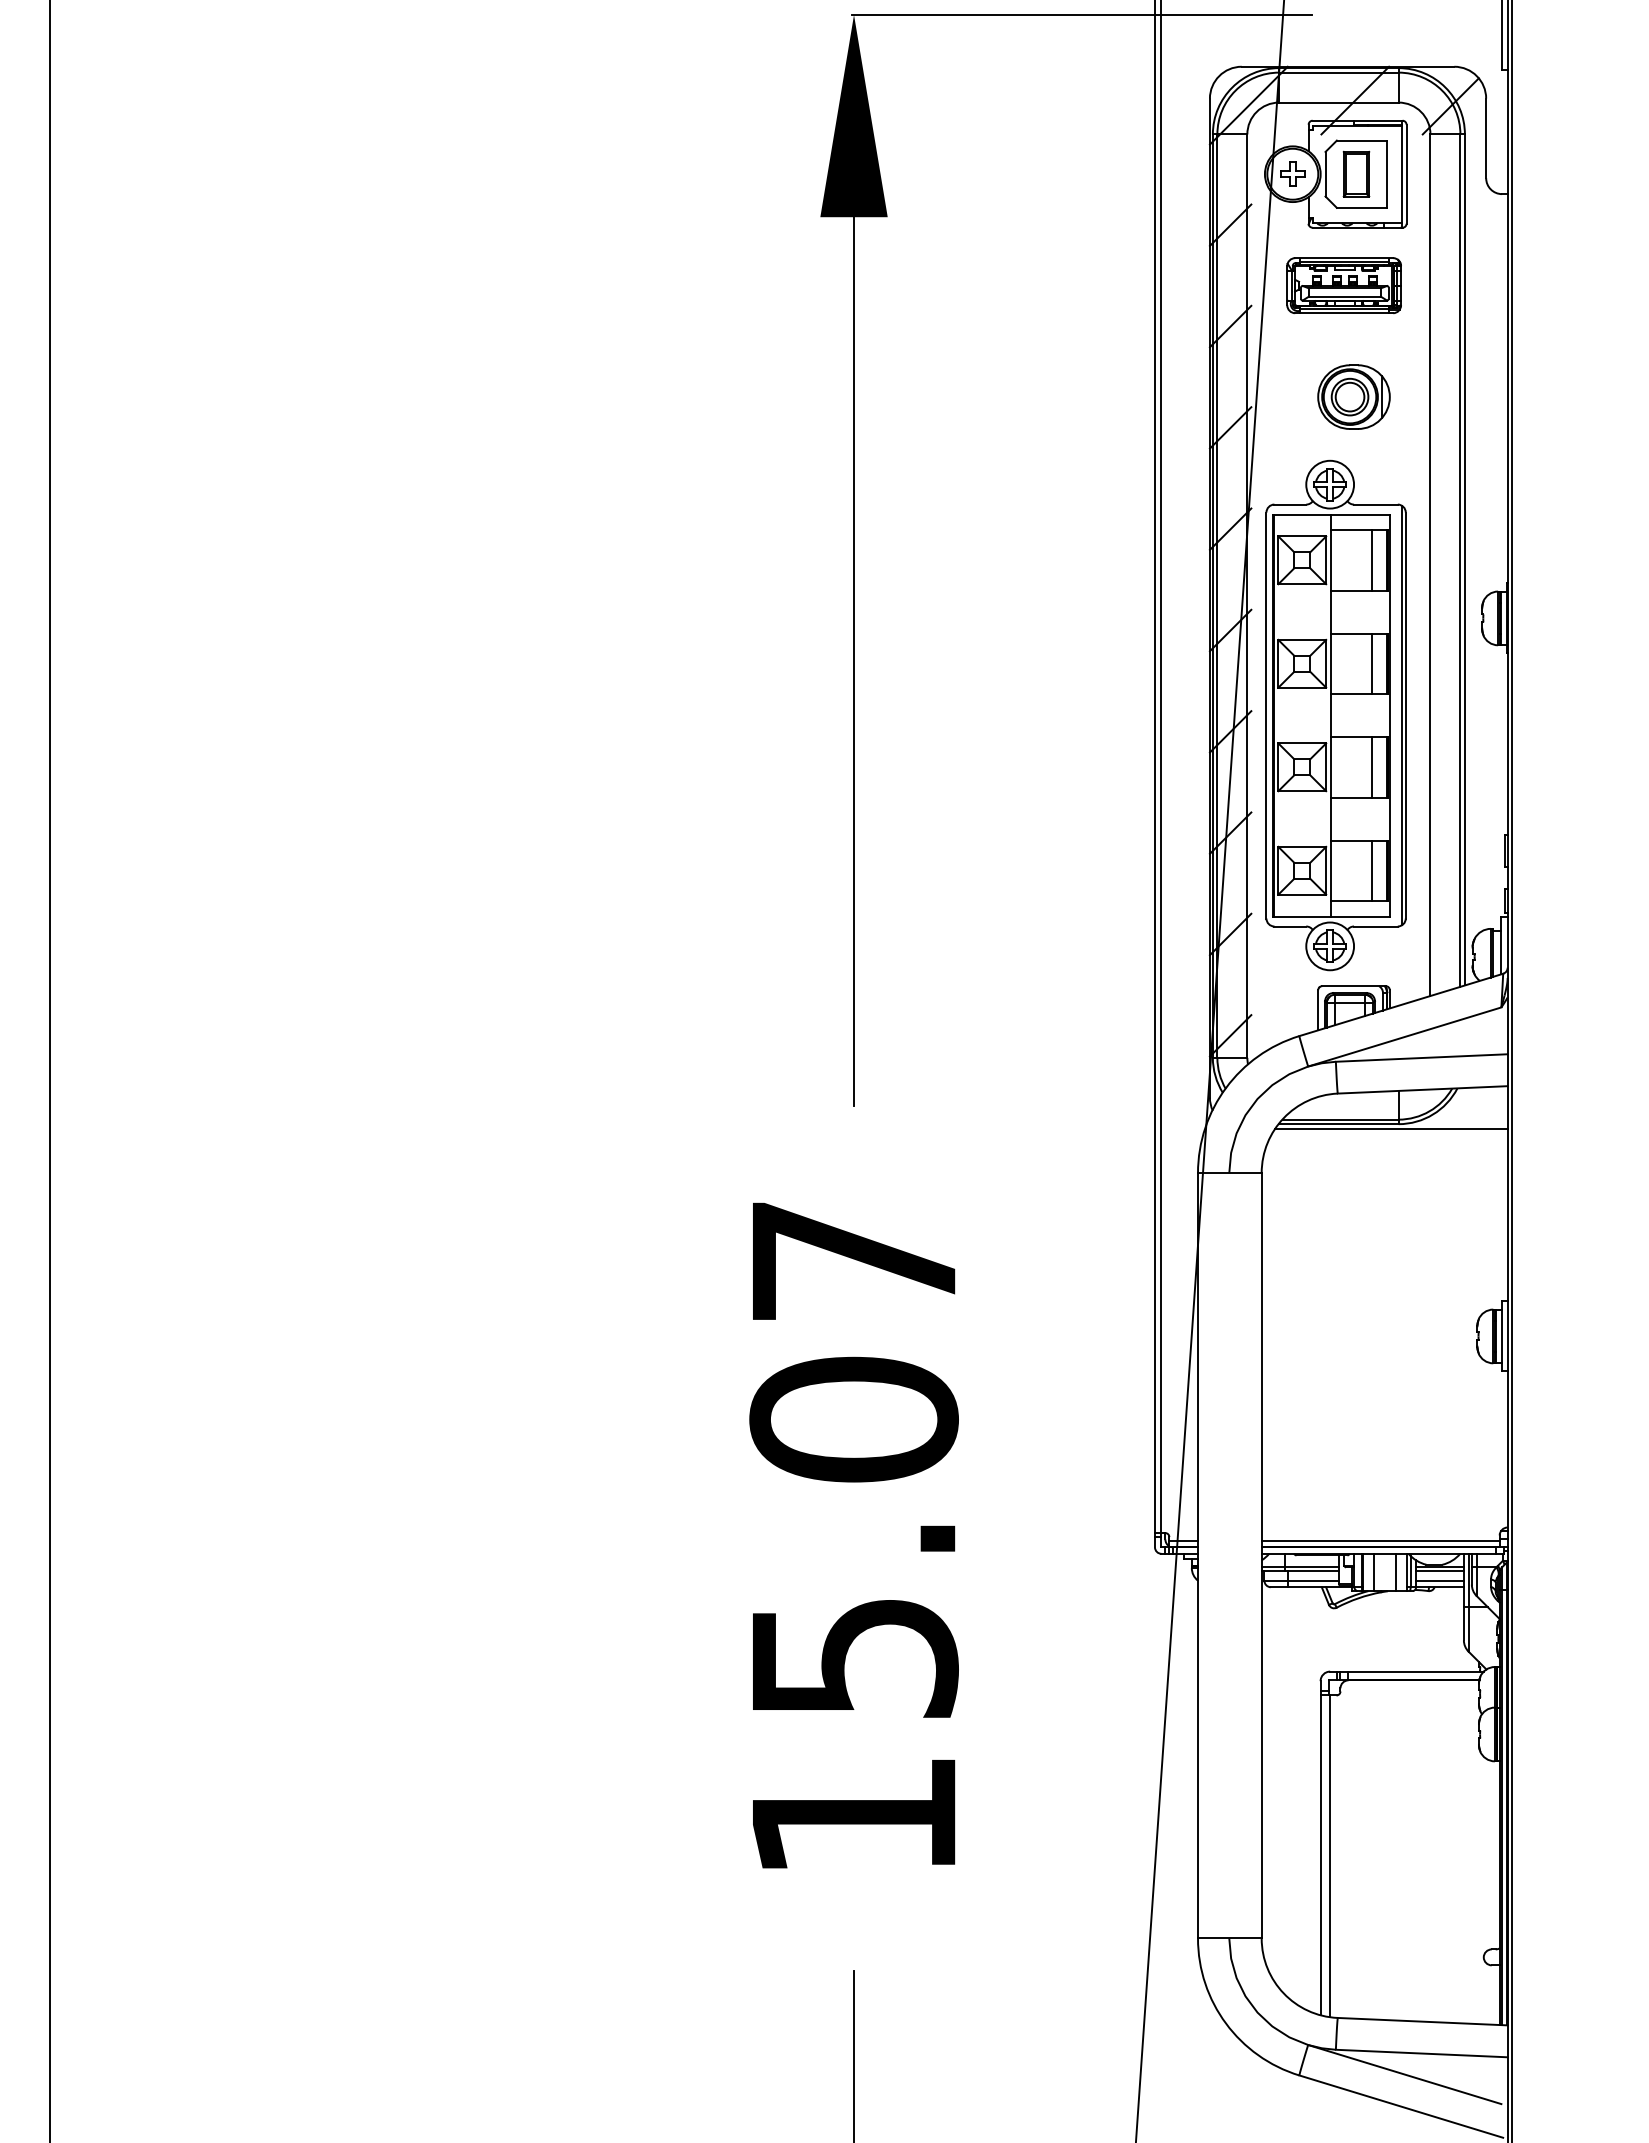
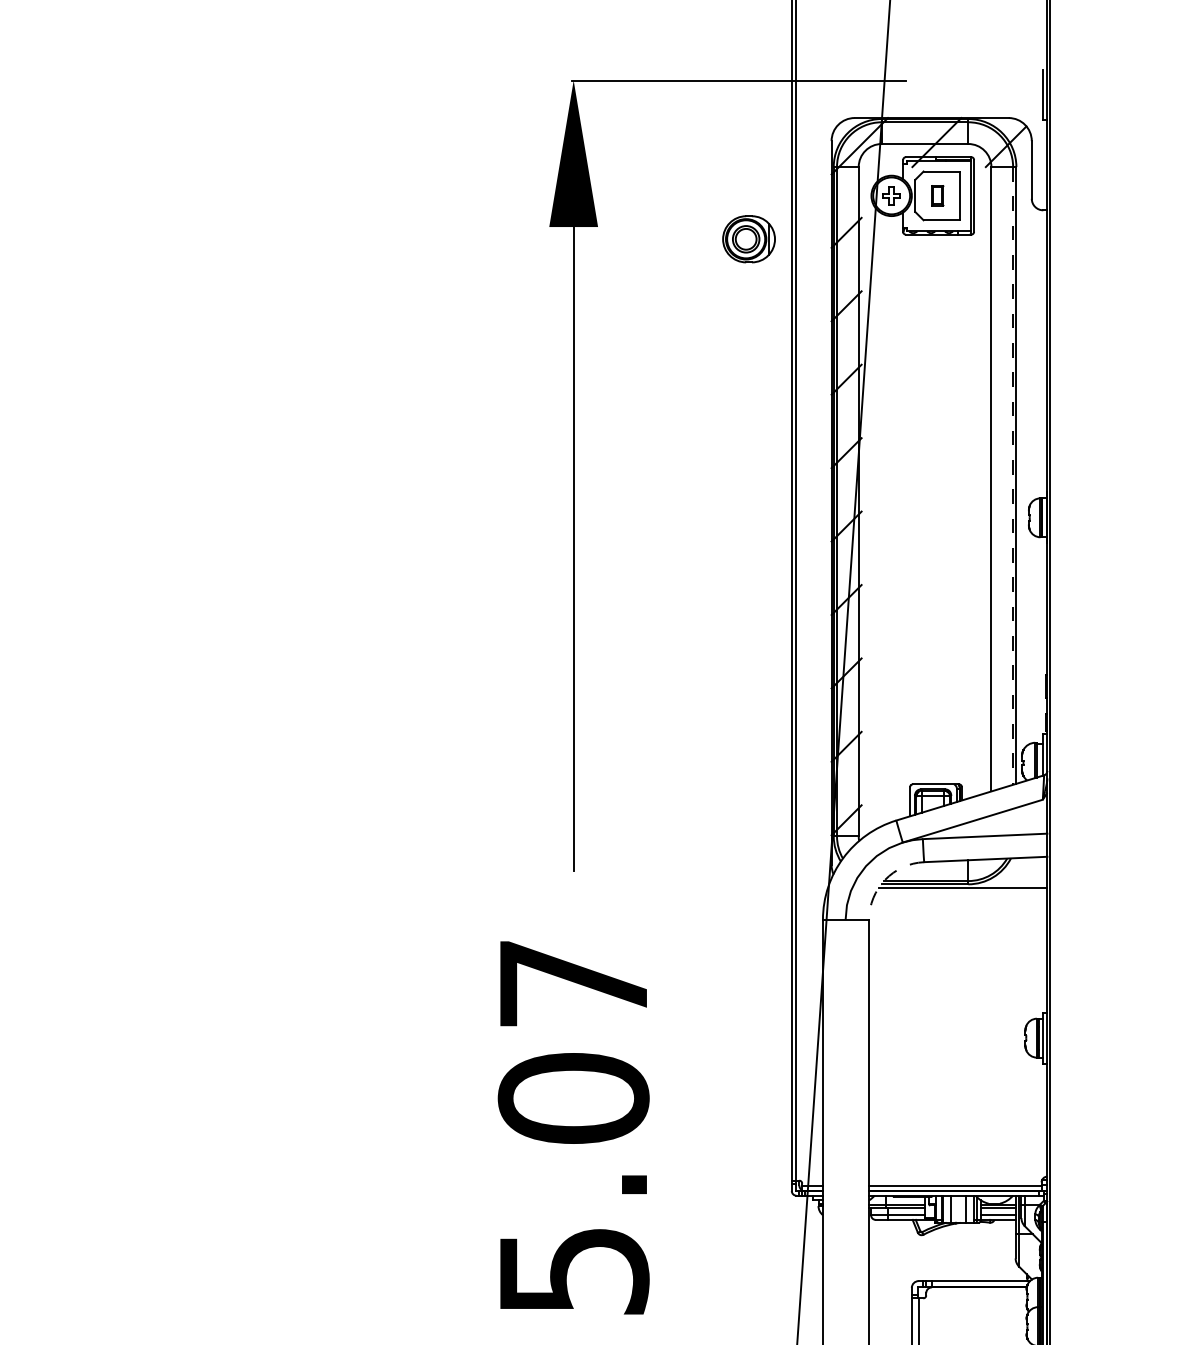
part: (1356, 173) -> (937, 195), size x0.6
part: (1343, 285) -> (928, 276), removed
part: (1353, 396) -> (748, 238), moved
line: (1460, 561) -> (1013, 476), solid -> dashed
part: (1335, 715) -> (922, 588), removed
arc: (1283, 1118) -> (884, 880), solid -> dashed

